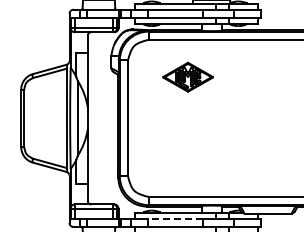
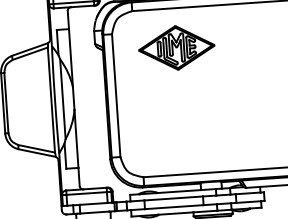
part: (187, 76) -> (176, 47), size x1.43
line: (175, 218) -> (173, 198), dashed -> solid

